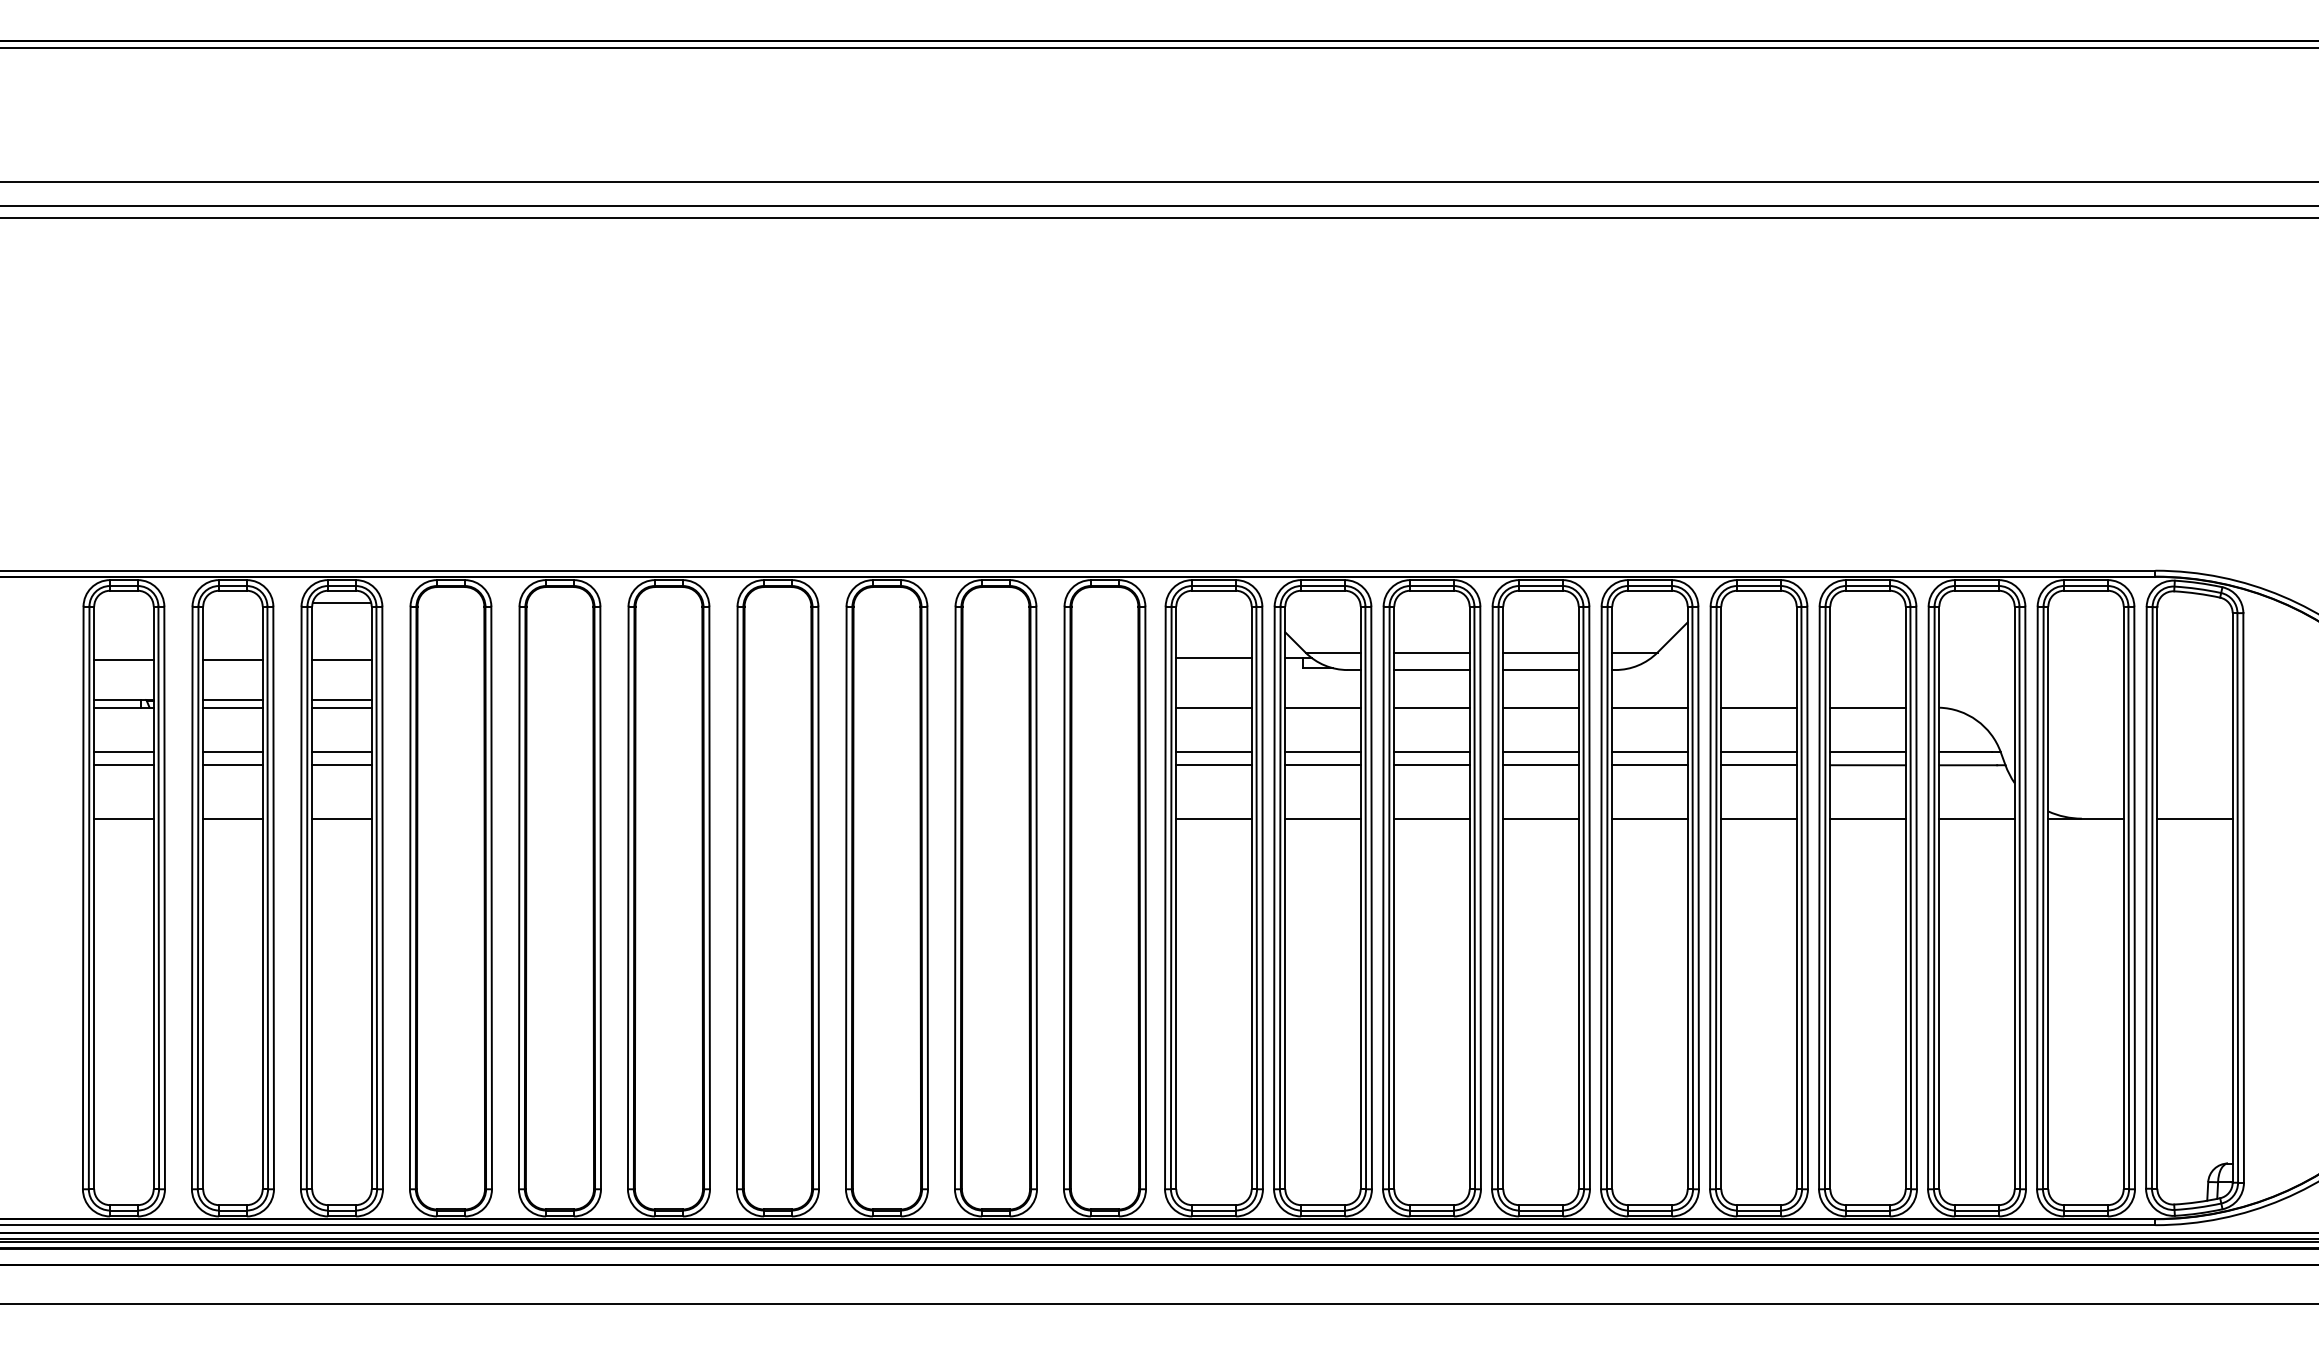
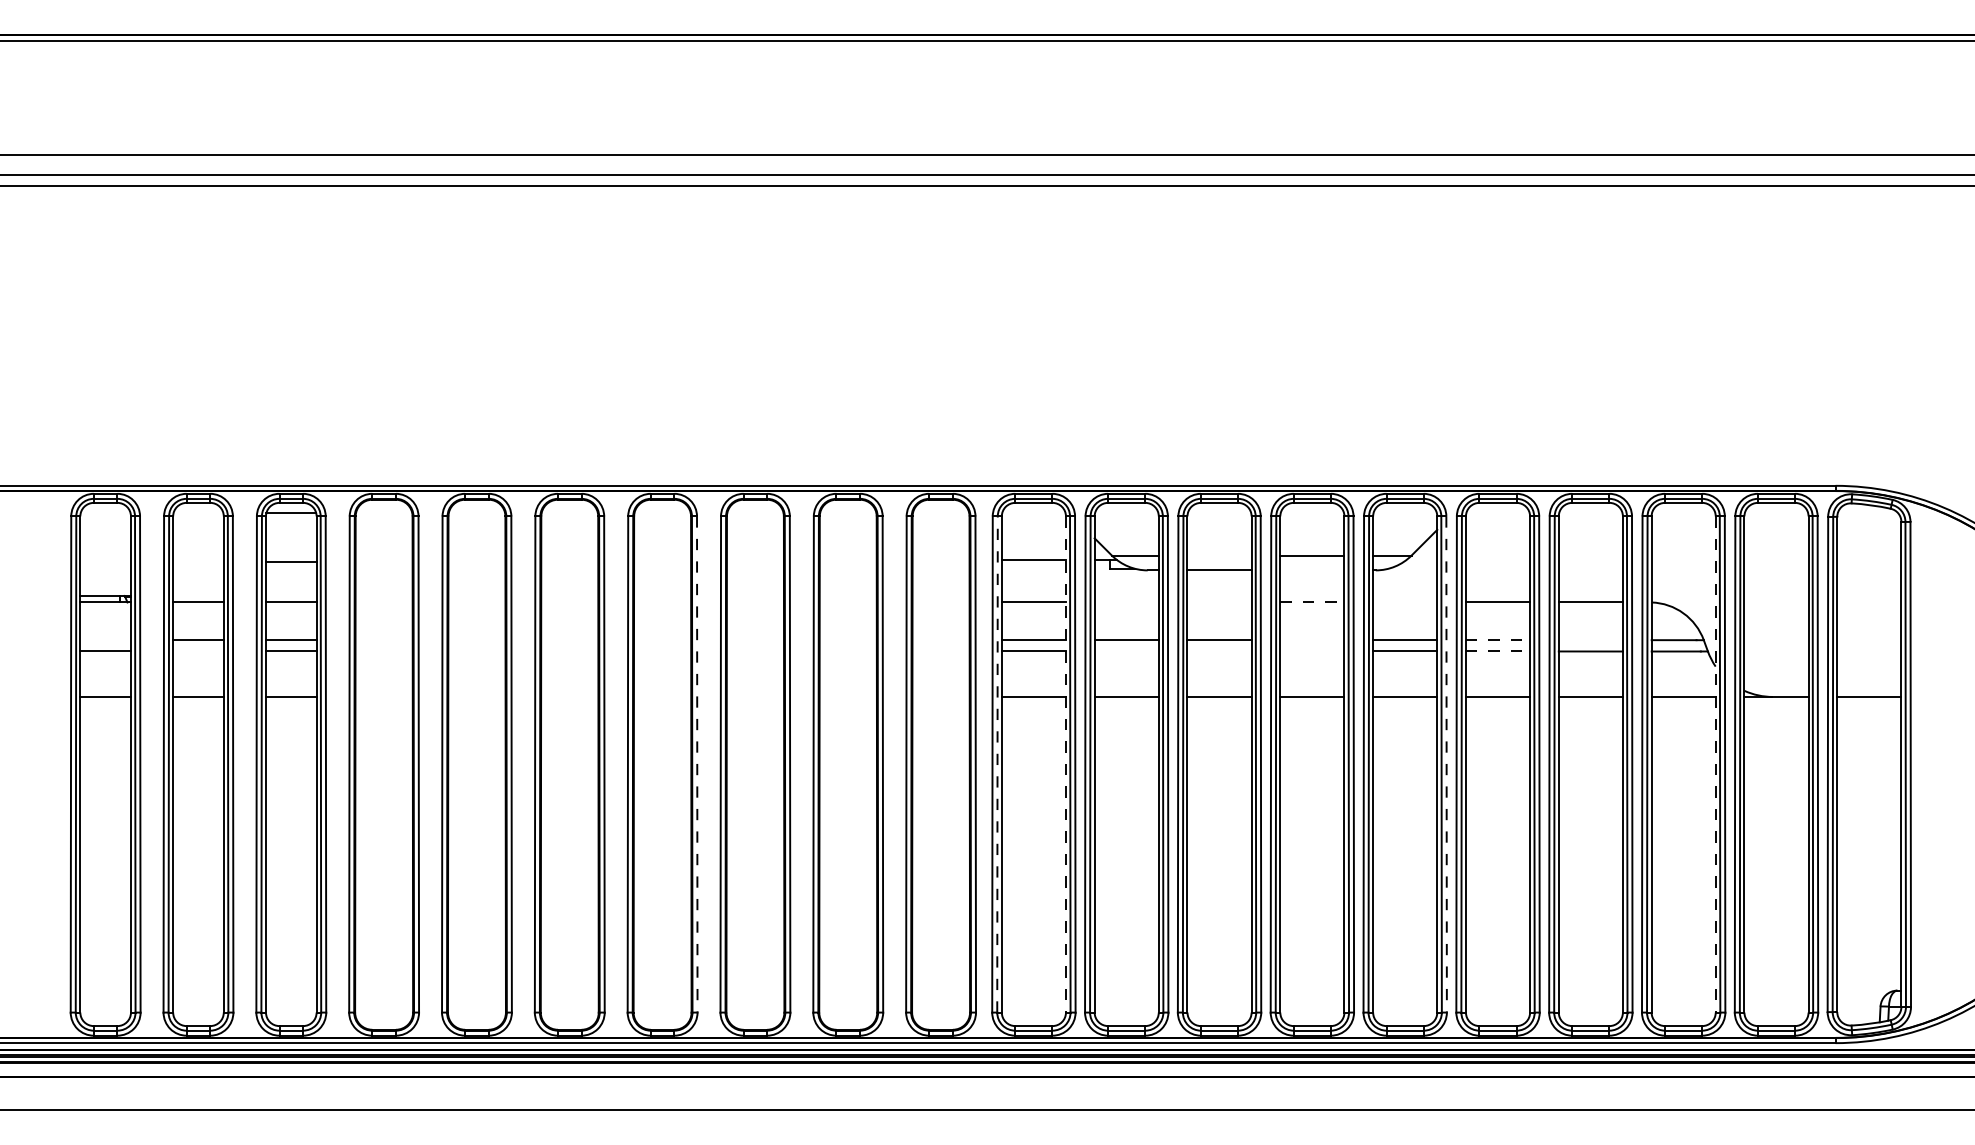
line: (1431, 652) -> (1219, 555), removed
line: (123, 659) -> (105, 561), removed
line: (232, 659) -> (198, 561), removed
line: (1541, 670) -> (1312, 570), removed
line: (232, 699) -> (198, 595), removed
line: (341, 699) -> (290, 595), removed
line: (1322, 707) -> (1126, 602), removed
line: (1431, 707) -> (1219, 602), removed
line: (1541, 707) -> (1312, 602), solid -> dashed
line: (1650, 707) -> (1405, 602), removed
line: (123, 752) -> (105, 640), removed
line: (1541, 752) -> (1312, 640), removed
line: (1759, 752) -> (1498, 640), solid -> dashed
line: (1867, 752) -> (1590, 640), removed
line: (232, 765) -> (198, 651), removed
line: (1322, 765) -> (1126, 651), removed
line: (1431, 765) -> (1219, 651), removed
line: (1541, 765) -> (1312, 651), removed
line: (1759, 765) -> (1498, 651), solid -> dashed
line: (1171, 896) -> (997, 763), solid -> dashed
line: (818, 897) -> (697, 764), solid -> dashed
line: (1251, 897) -> (1065, 764), solid -> dashed
line: (1698, 897) -> (1446, 764), solid -> dashed
line: (2014, 897) -> (1715, 764), solid -> dashed

